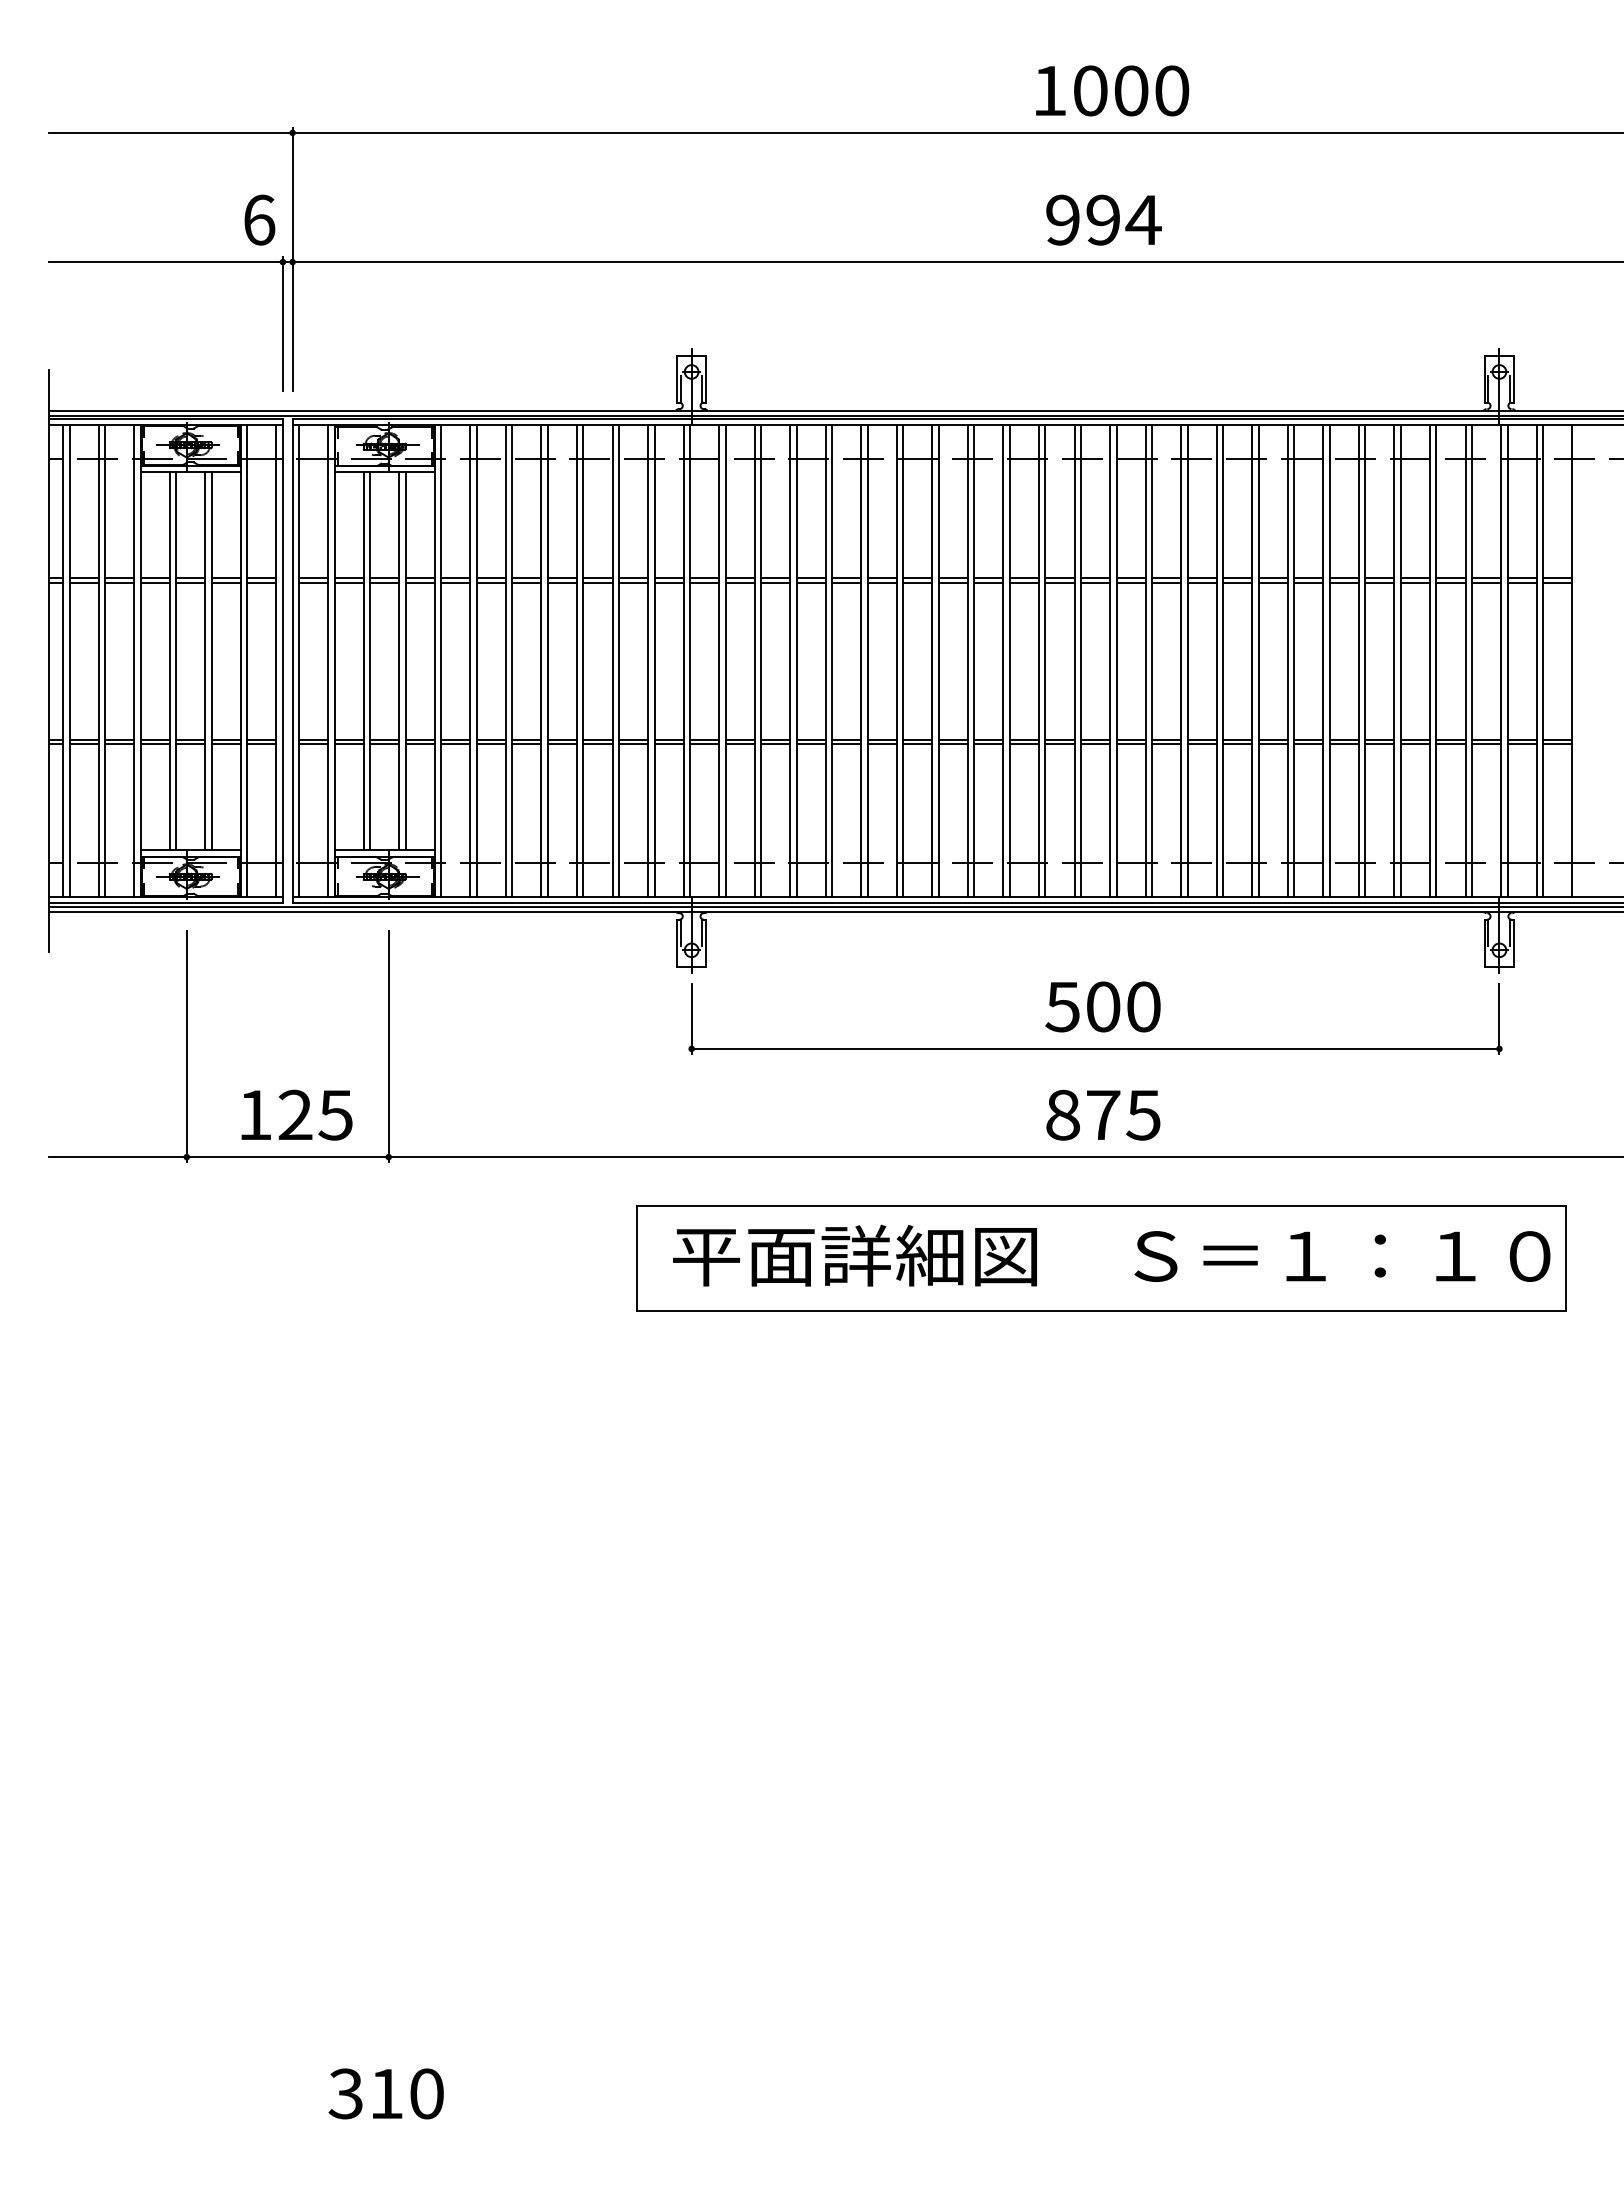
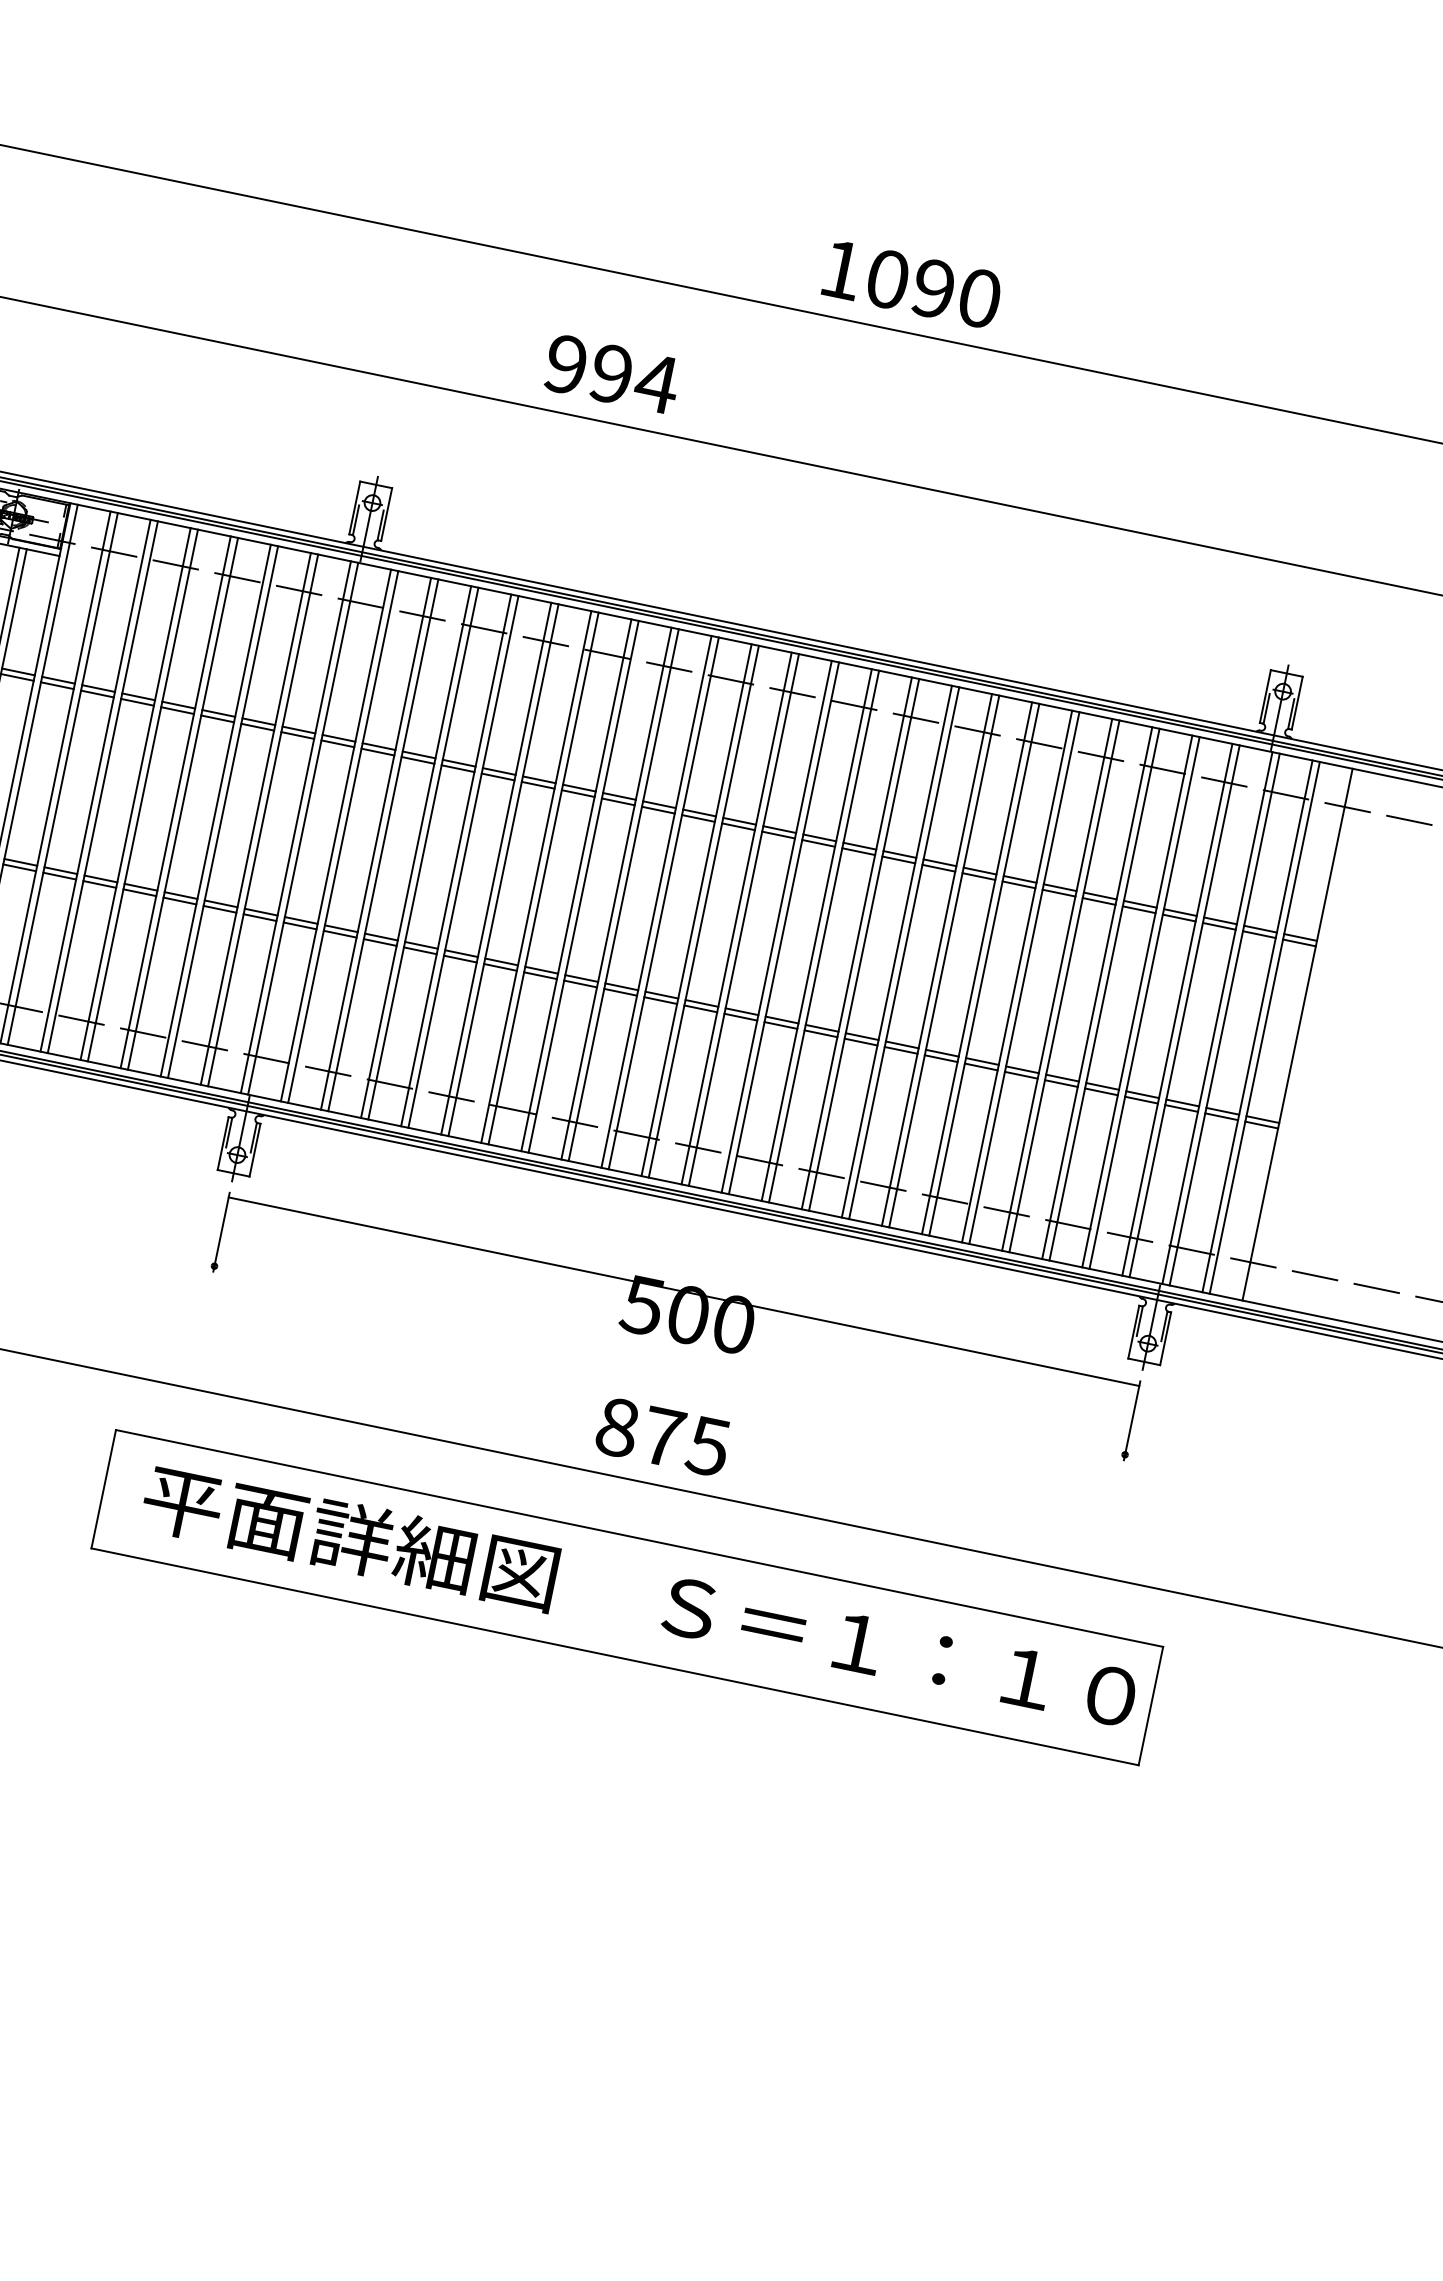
text: (1131, 90) -> (934, 288), 1000 -> 1090
text: (1103, 219) -> (611, 373), moved
line: (1095, 1048) -> (684, 1291), moved

